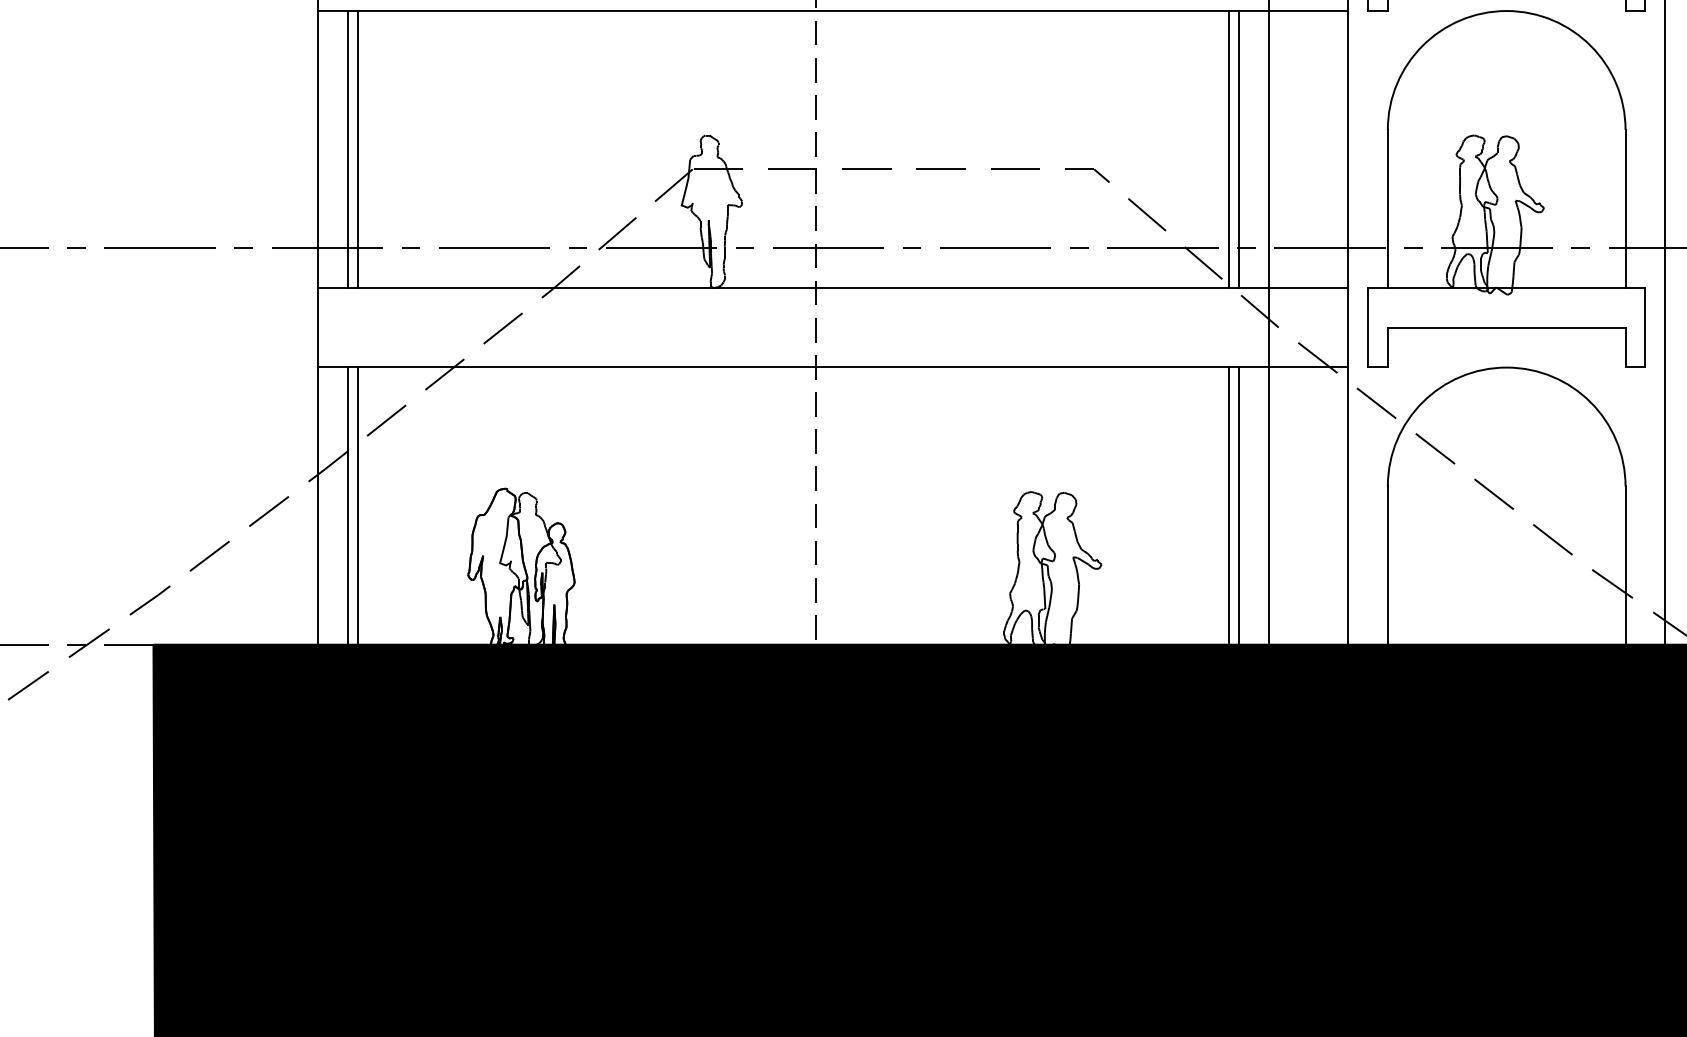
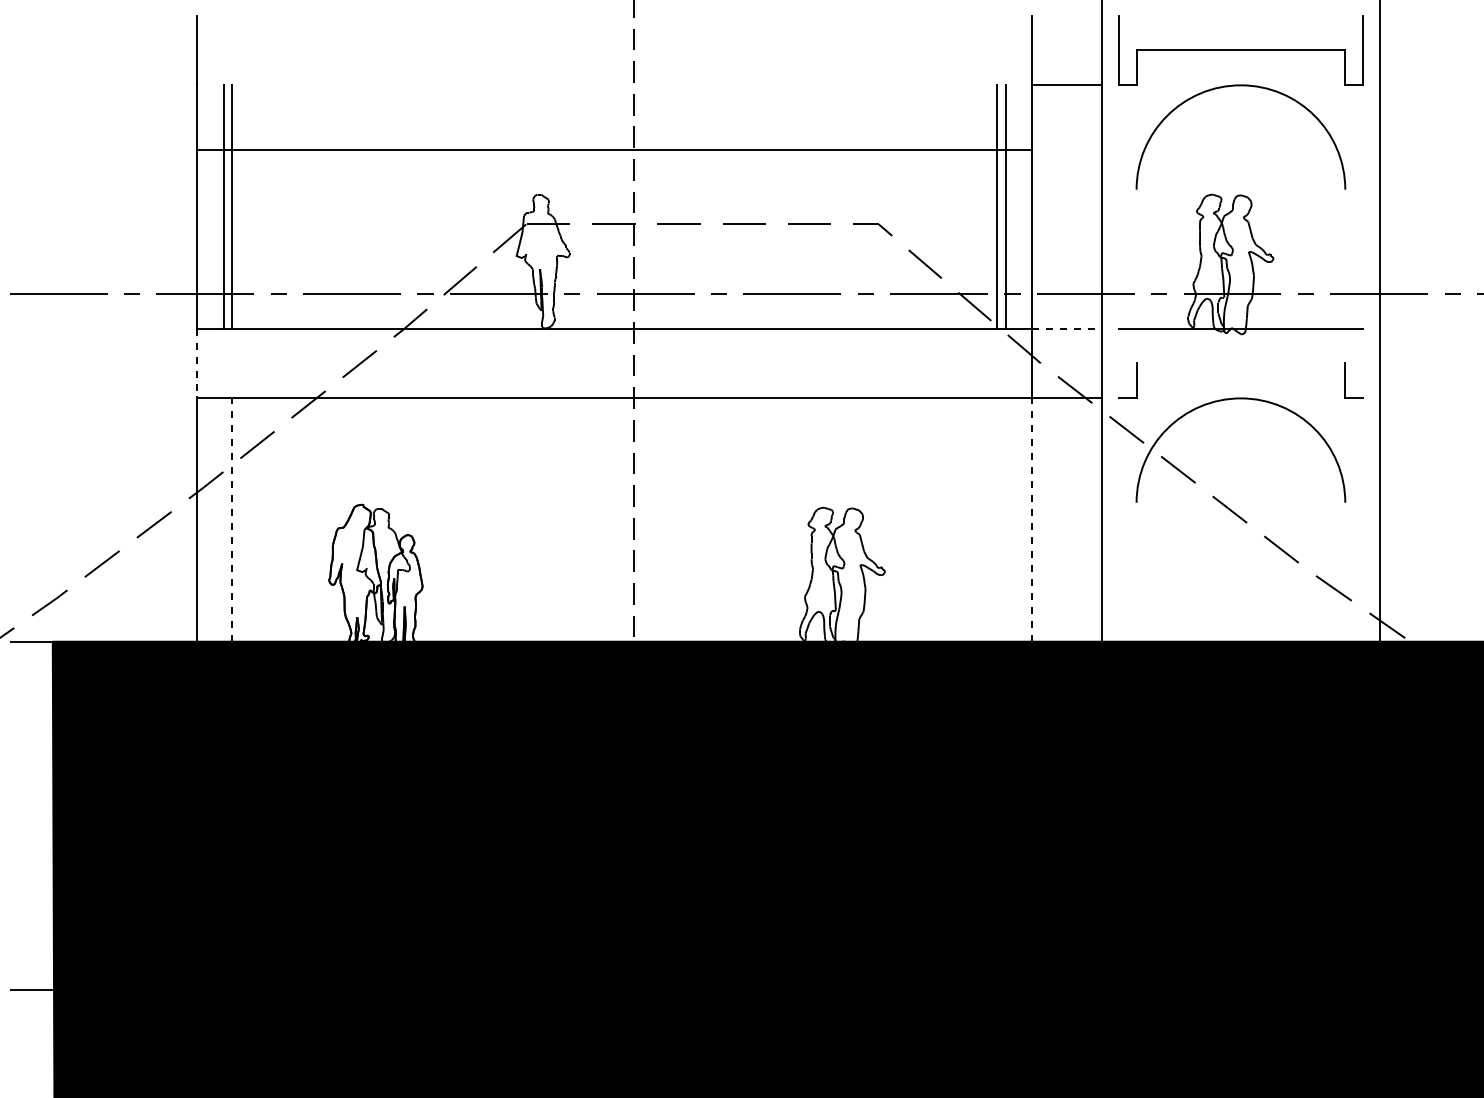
line: (793, 11) -> (614, 150), moved
line: (1387, 208) -> (1136, 258), removed
line: (1625, 208) -> (1345, 258), removed
line: (1309, 287) -> (1067, 328), solid -> dashed
line: (318, 327) -> (197, 363), solid -> dashed
line: (1368, 327) -> (1119, 363), removed
line: (1506, 327) -> (1240, 363), removed
line: (1645, 327) -> (1362, 363), removed
line: (347, 505) -> (223, 519), removed
line: (358, 505) -> (232, 519), solid -> dashed
line: (1229, 505) -> (997, 519), removed
line: (1239, 505) -> (1006, 519), removed
line: (1269, 505) -> (1032, 519), solid -> dashed
line: (1387, 564) -> (1136, 571), removed
line: (1625, 564) -> (1345, 571), removed

